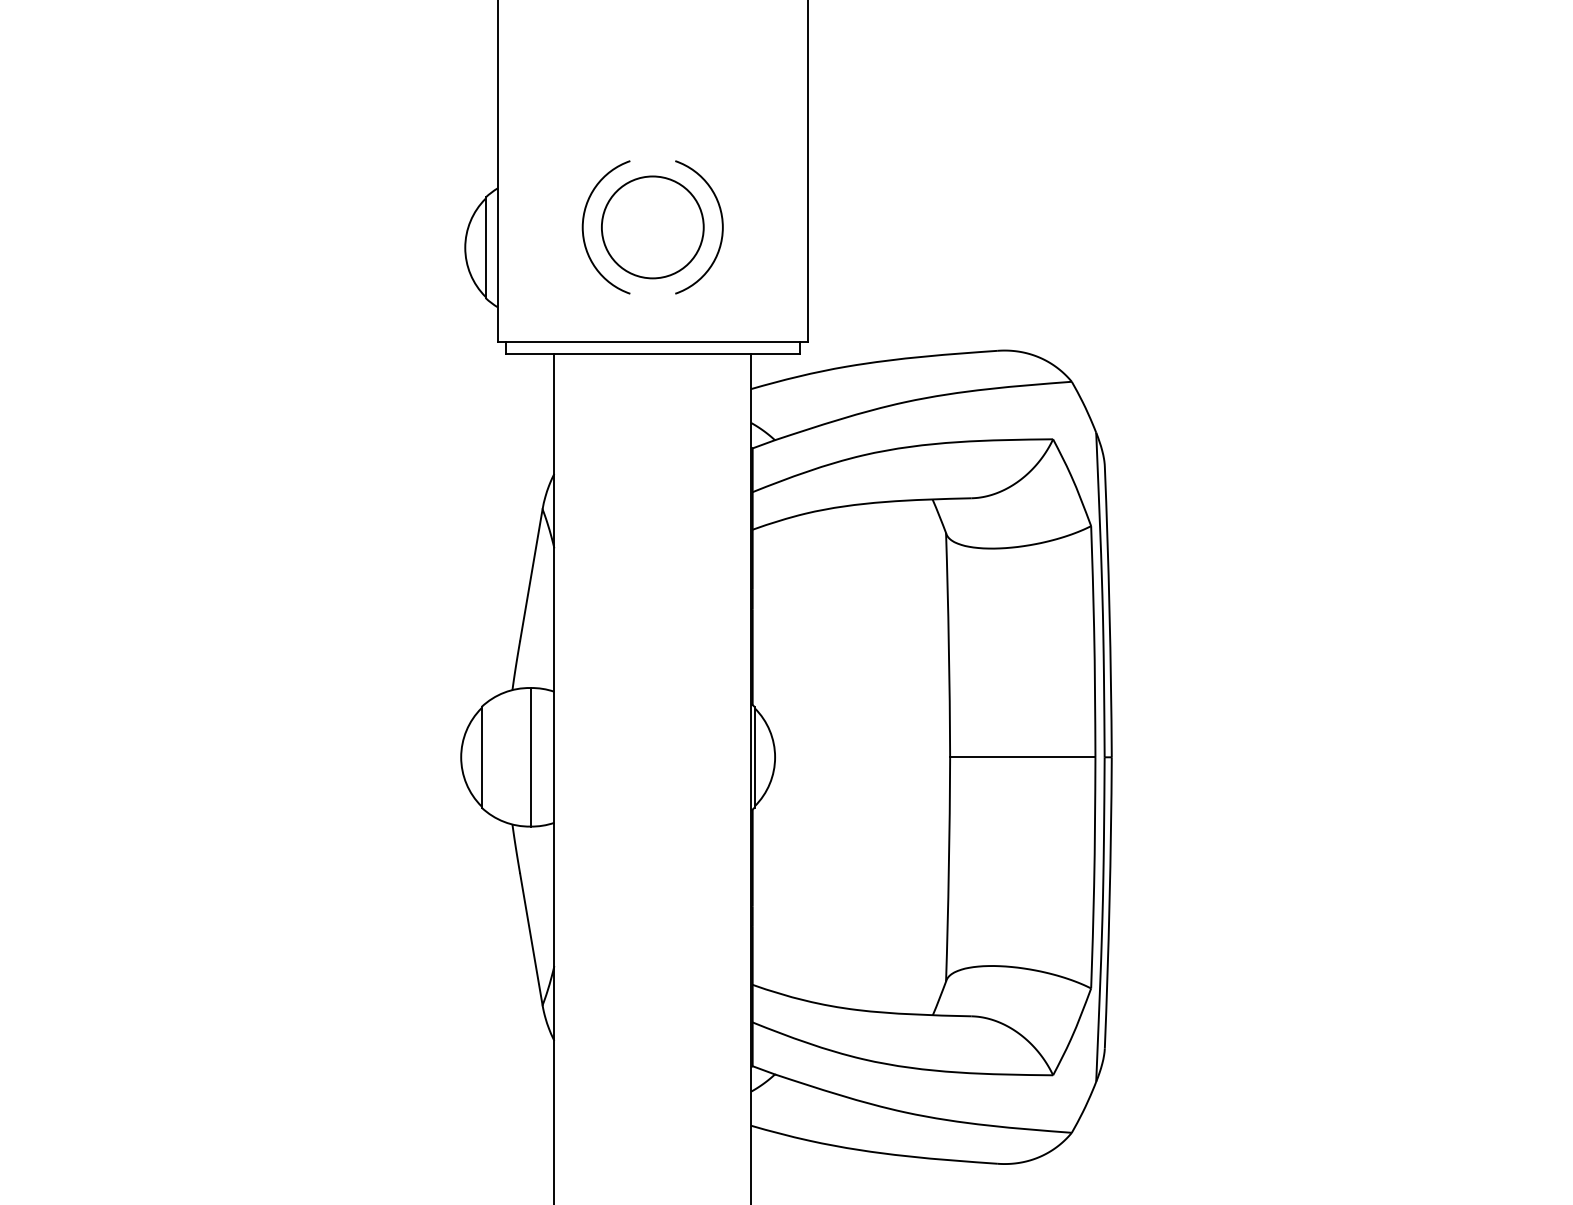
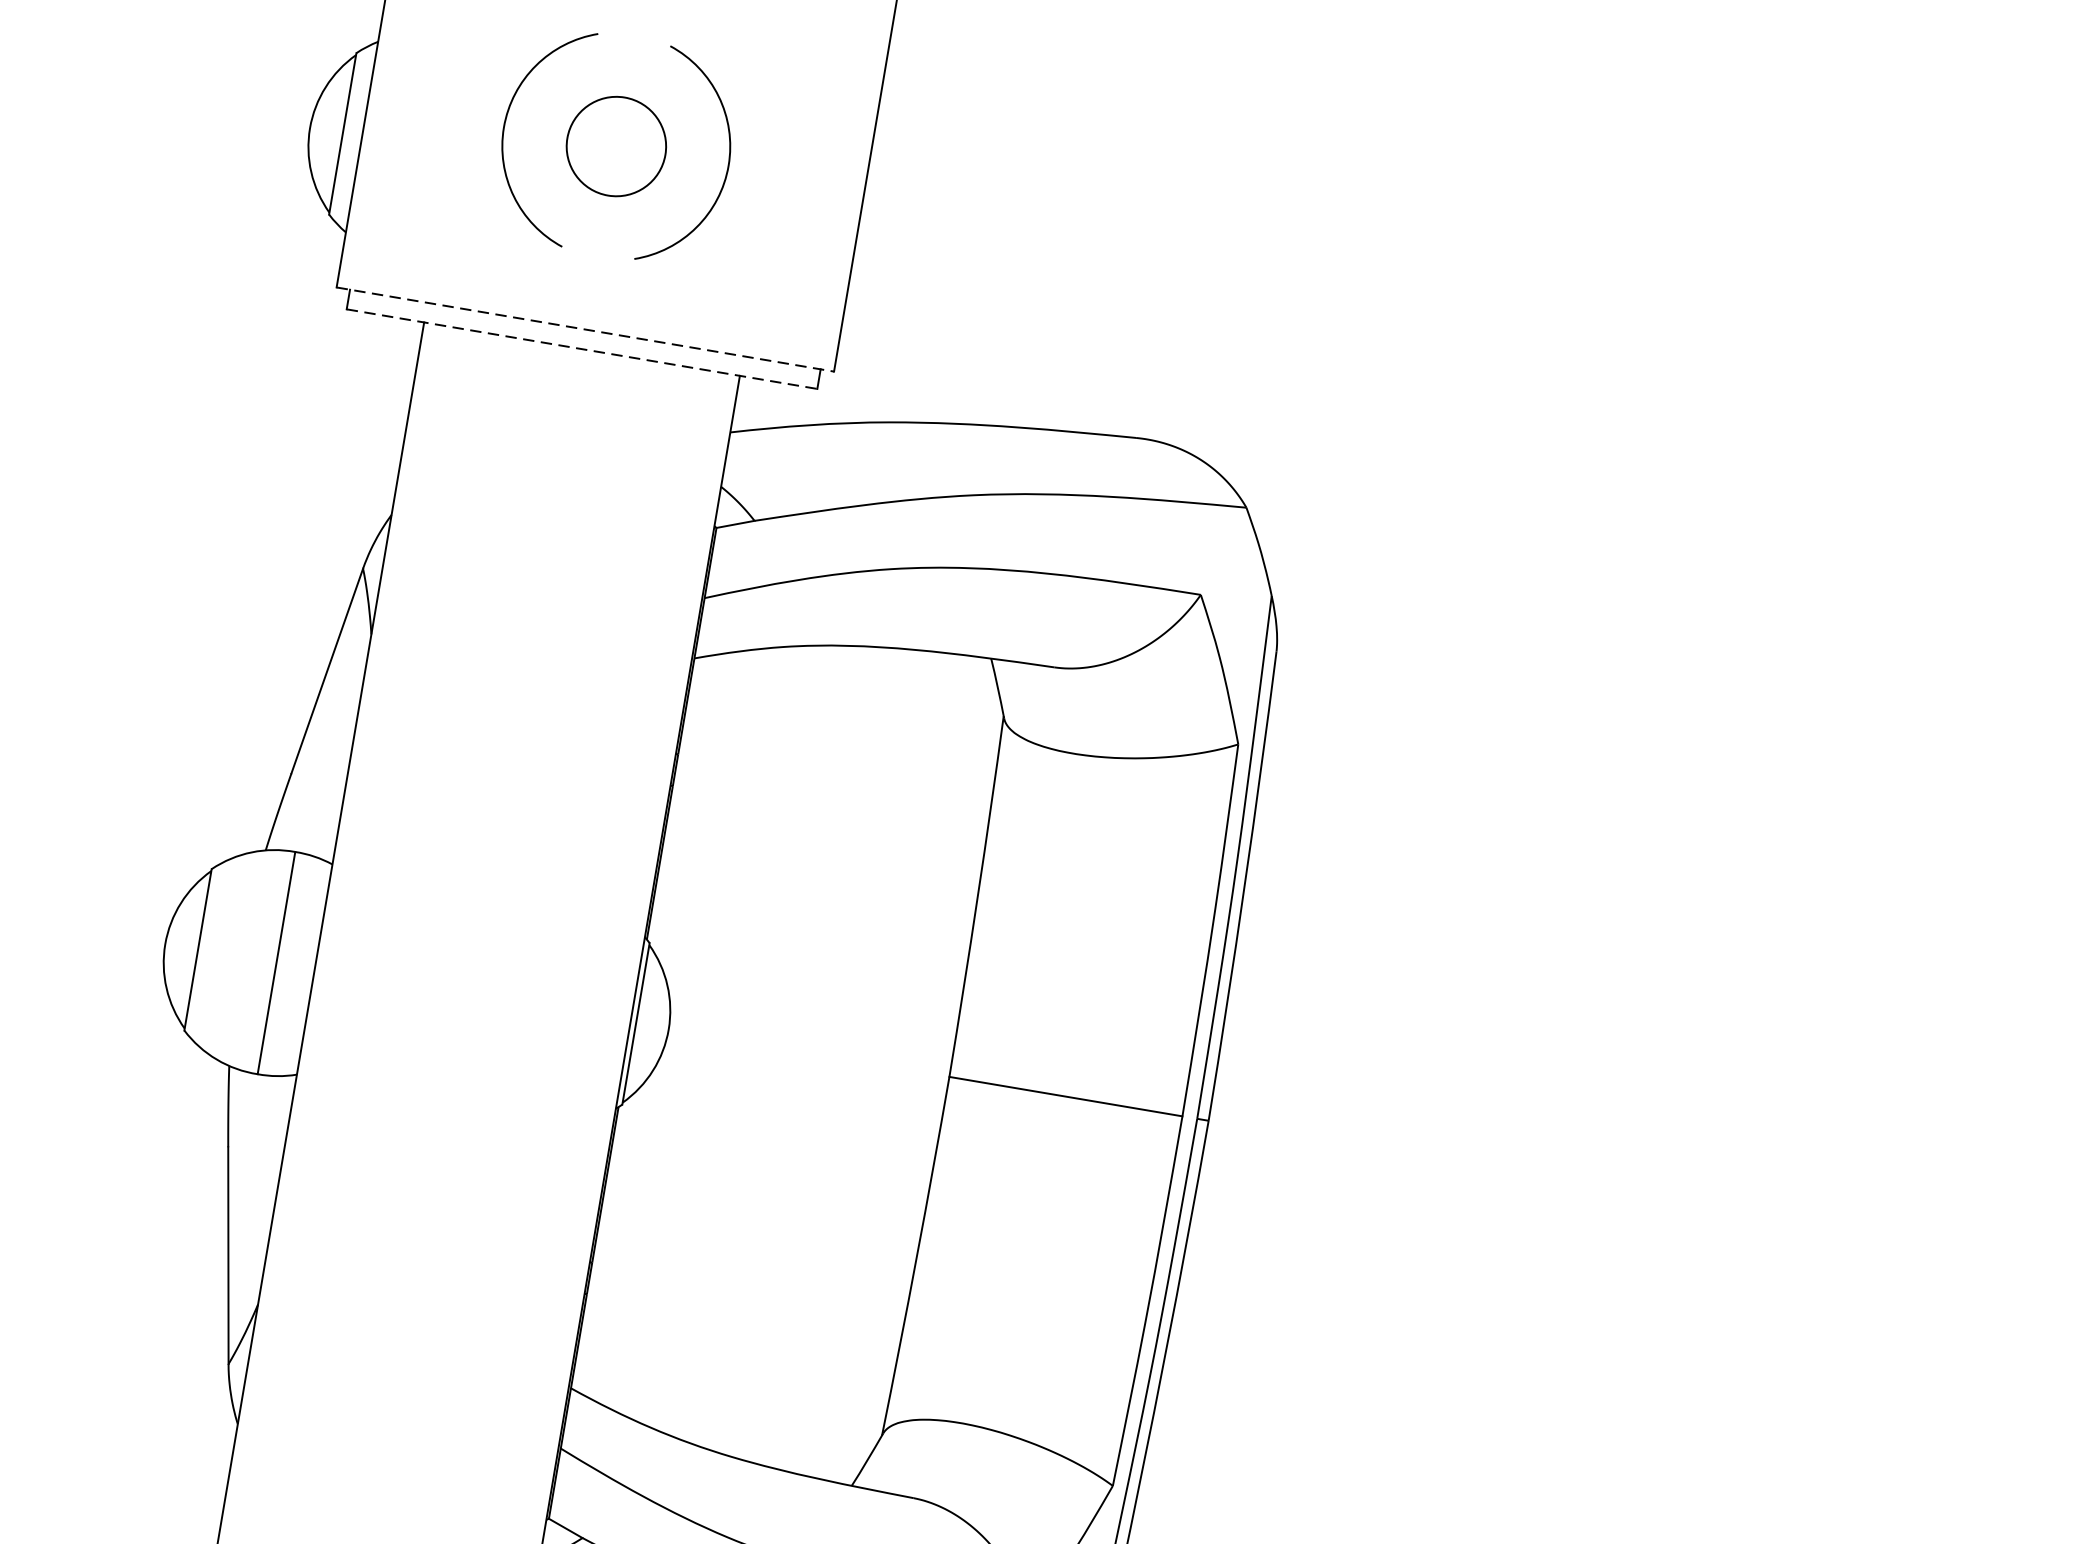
circle: (652, 227) -> (615, 146), size x0.6
line: (653, 341) -> (586, 329), solid -> dashed
line: (652, 353) -> (581, 348), solid -> dashed

